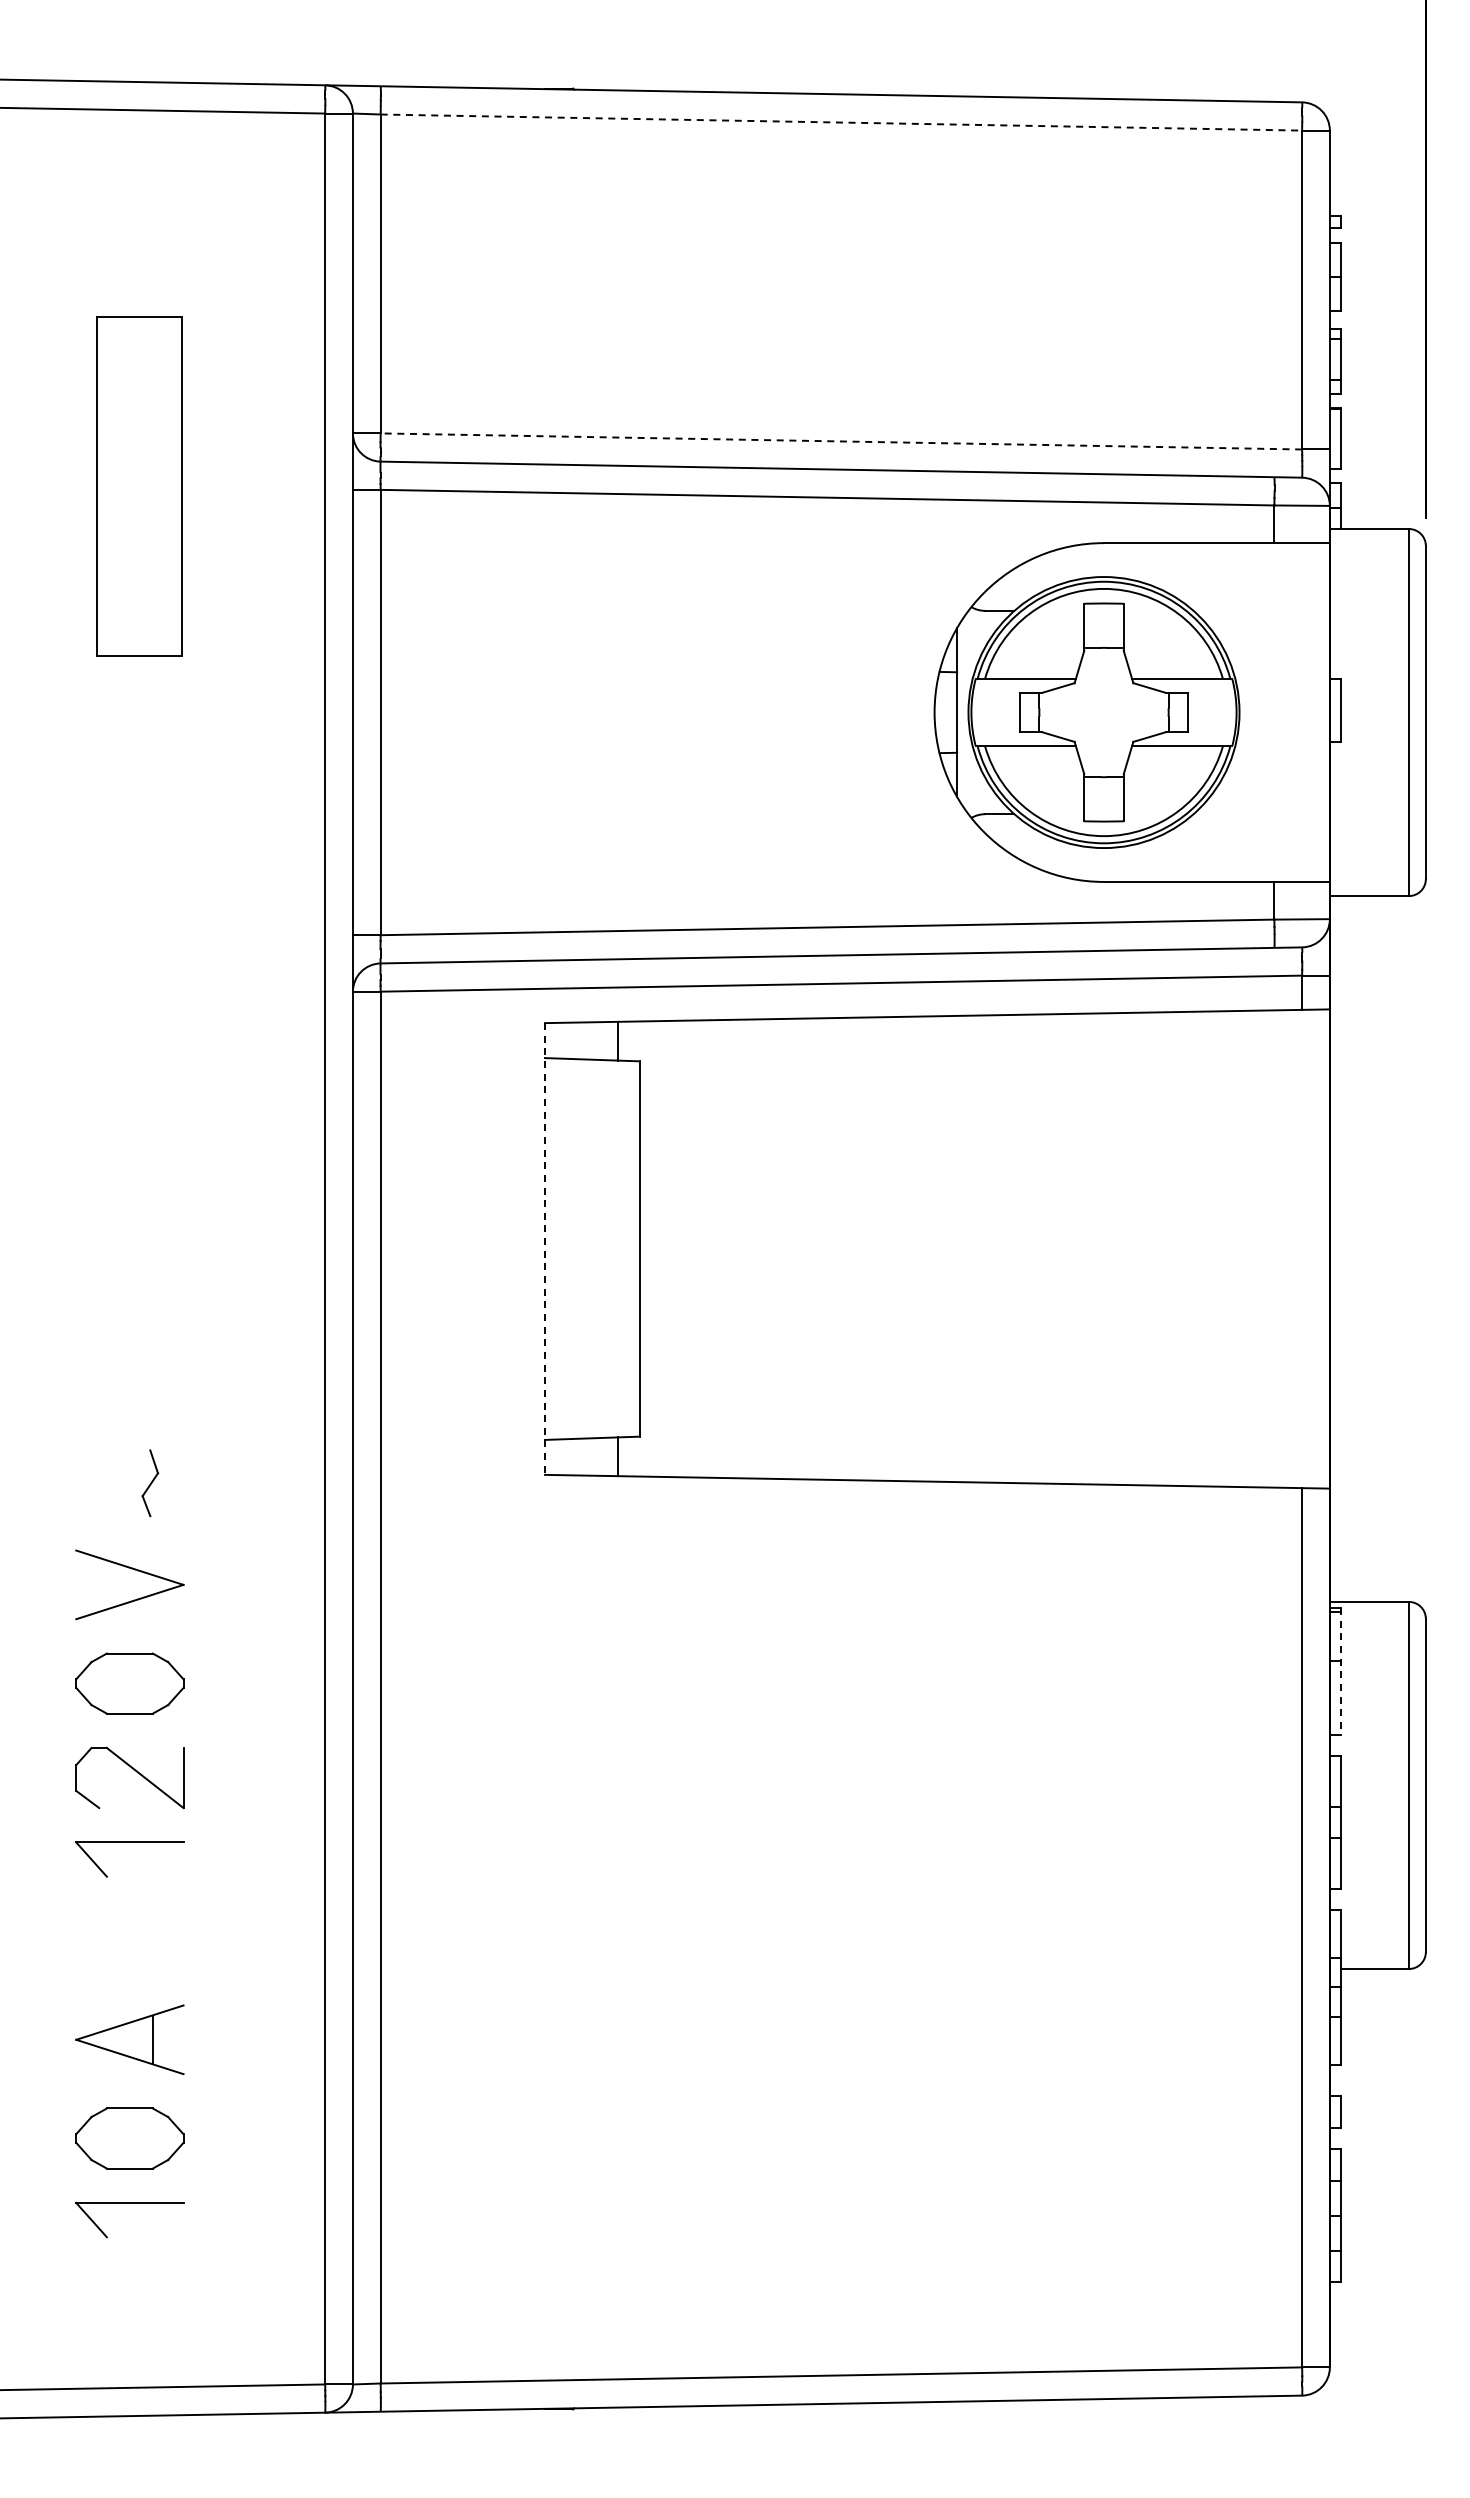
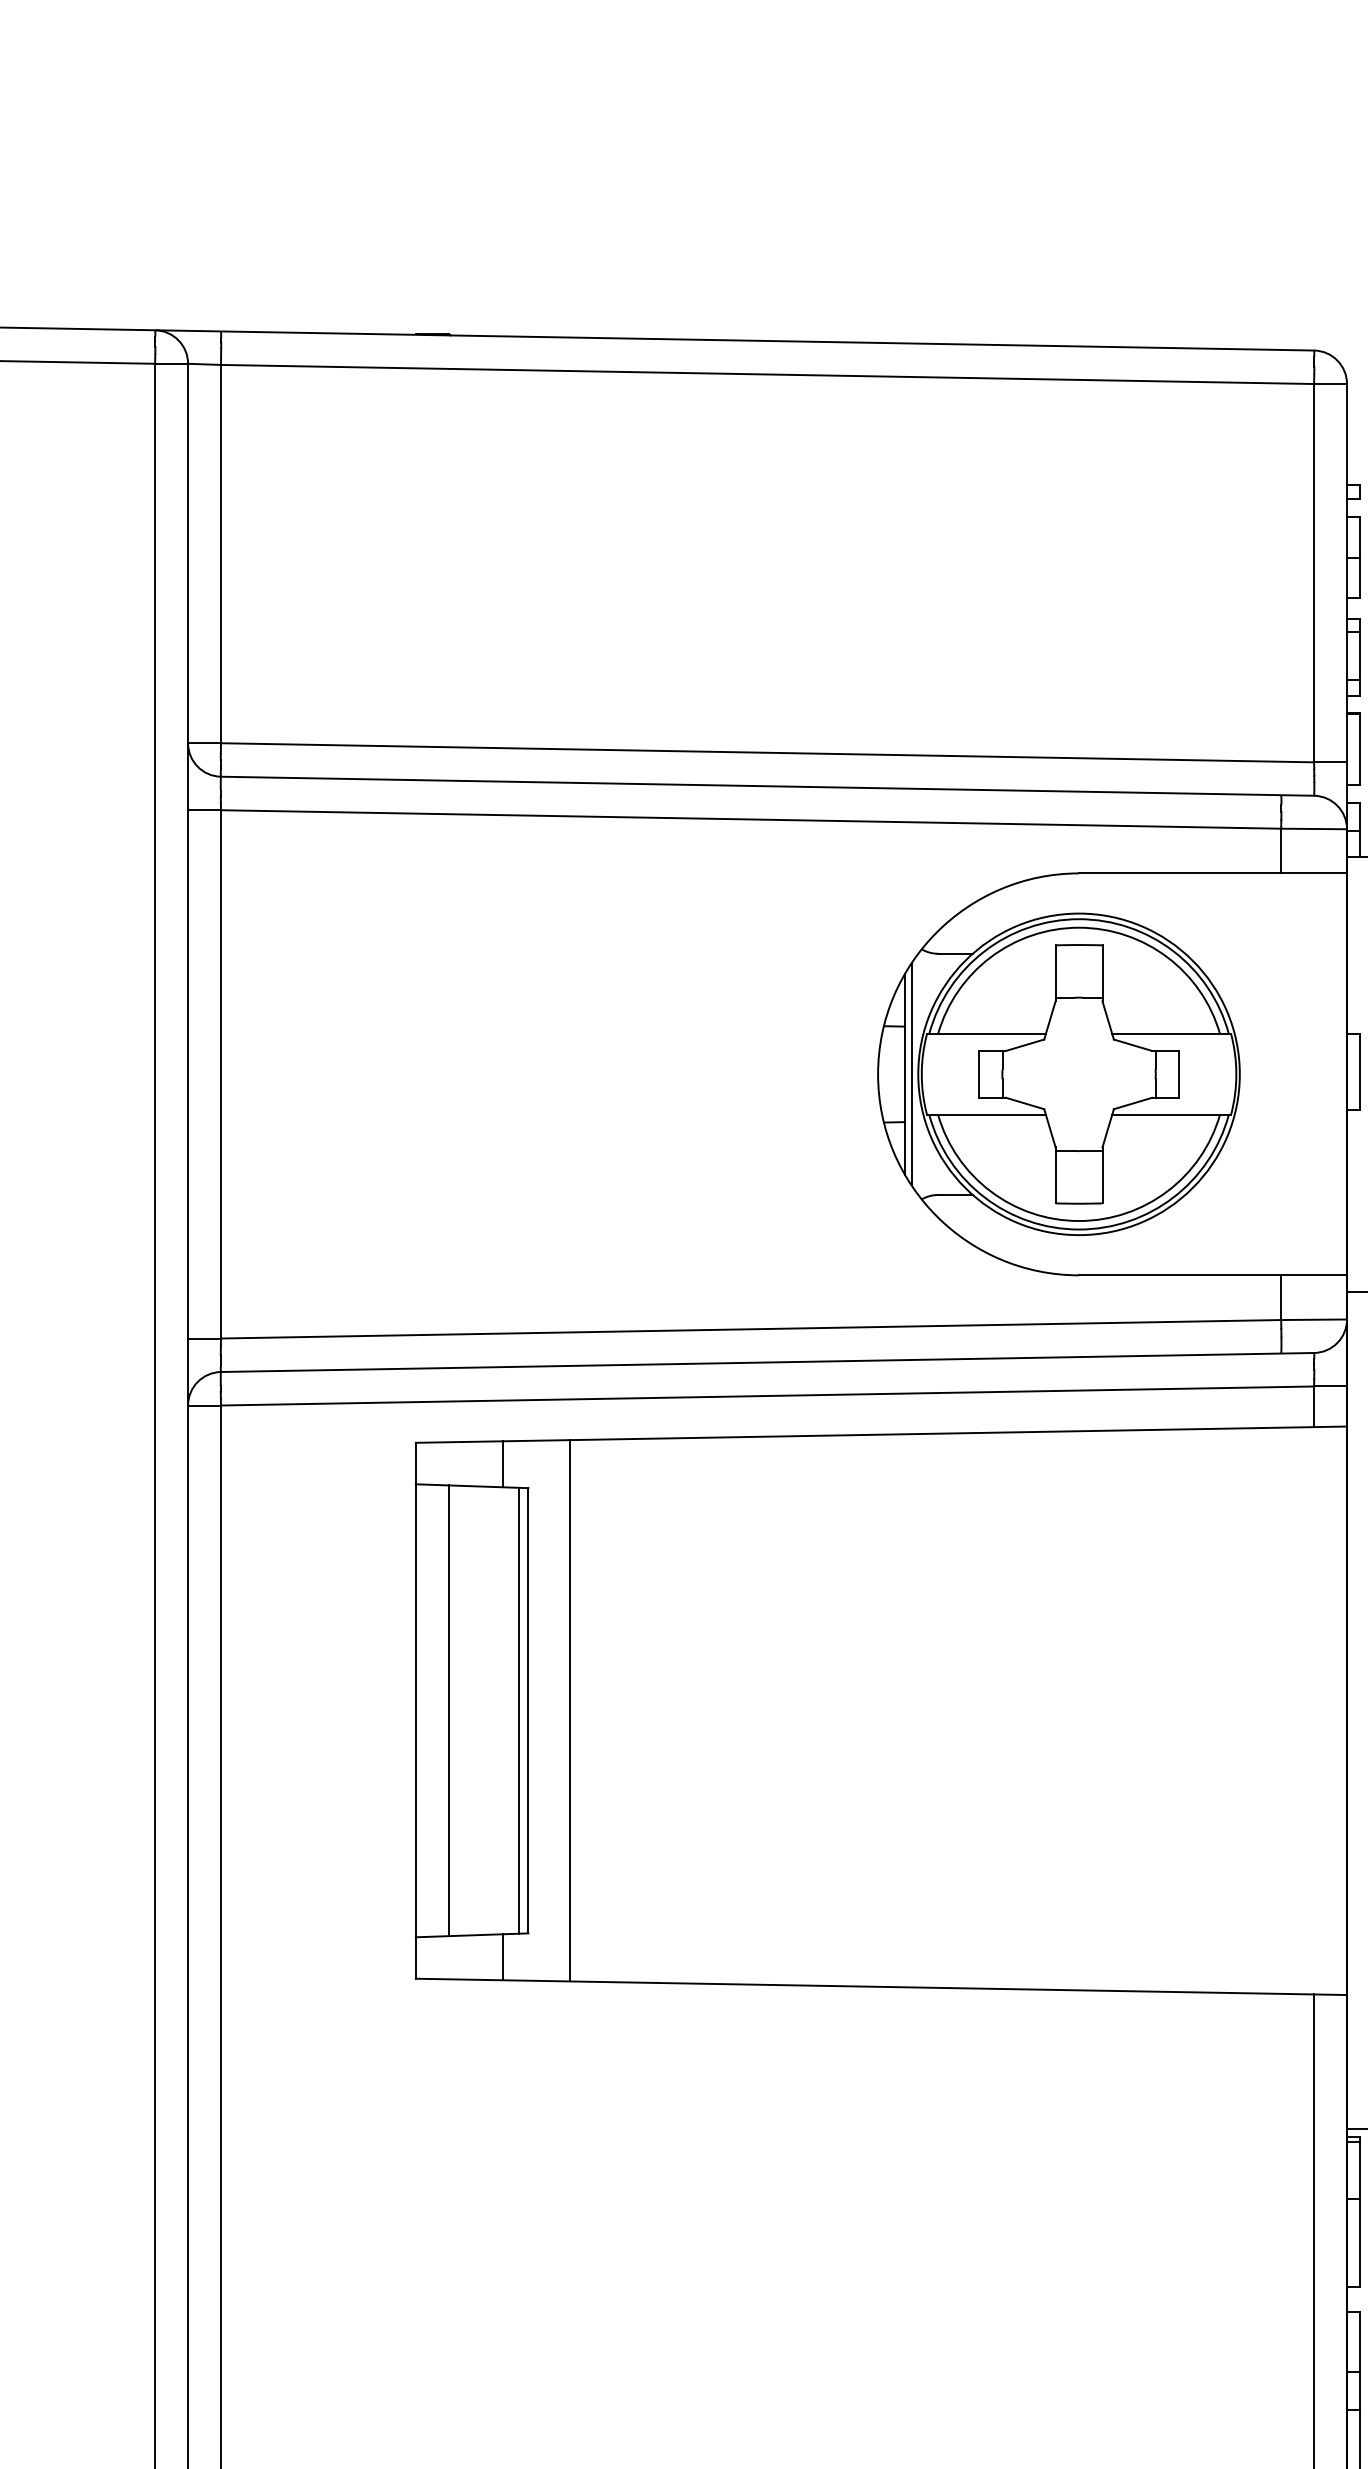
line: (841, 122) -> (767, 374), dashed -> solid
line: (841, 441) -> (767, 752), dashed -> solid
line: (962, 712) -> (911, 1074), added
line: (573, 1248) -> (449, 1710), added
line: (631, 1248) -> (518, 1710), added
line: (674, 1248) -> (569, 1710), added
line: (544, 1249) -> (415, 1711), dashed -> solid
line: (1341, 1671) -> (1360, 2211), dashed -> solid

